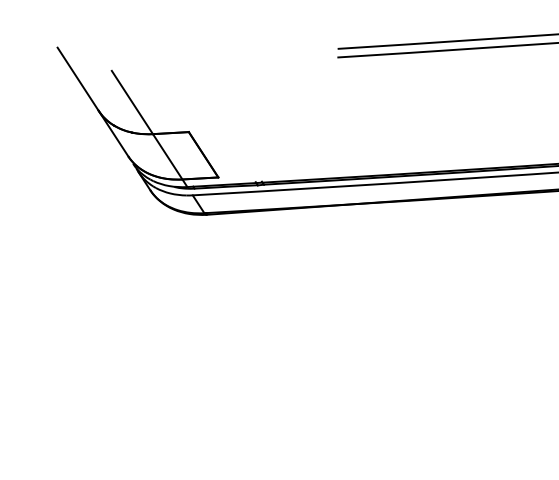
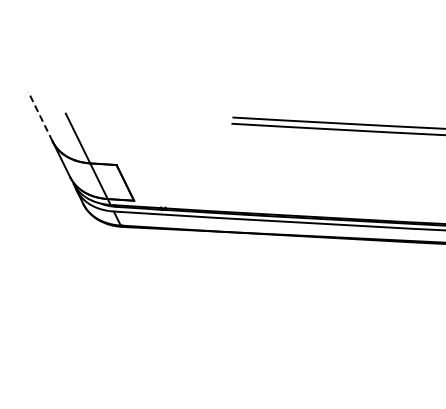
line: (78, 78) -> (40, 116), solid -> dashed

